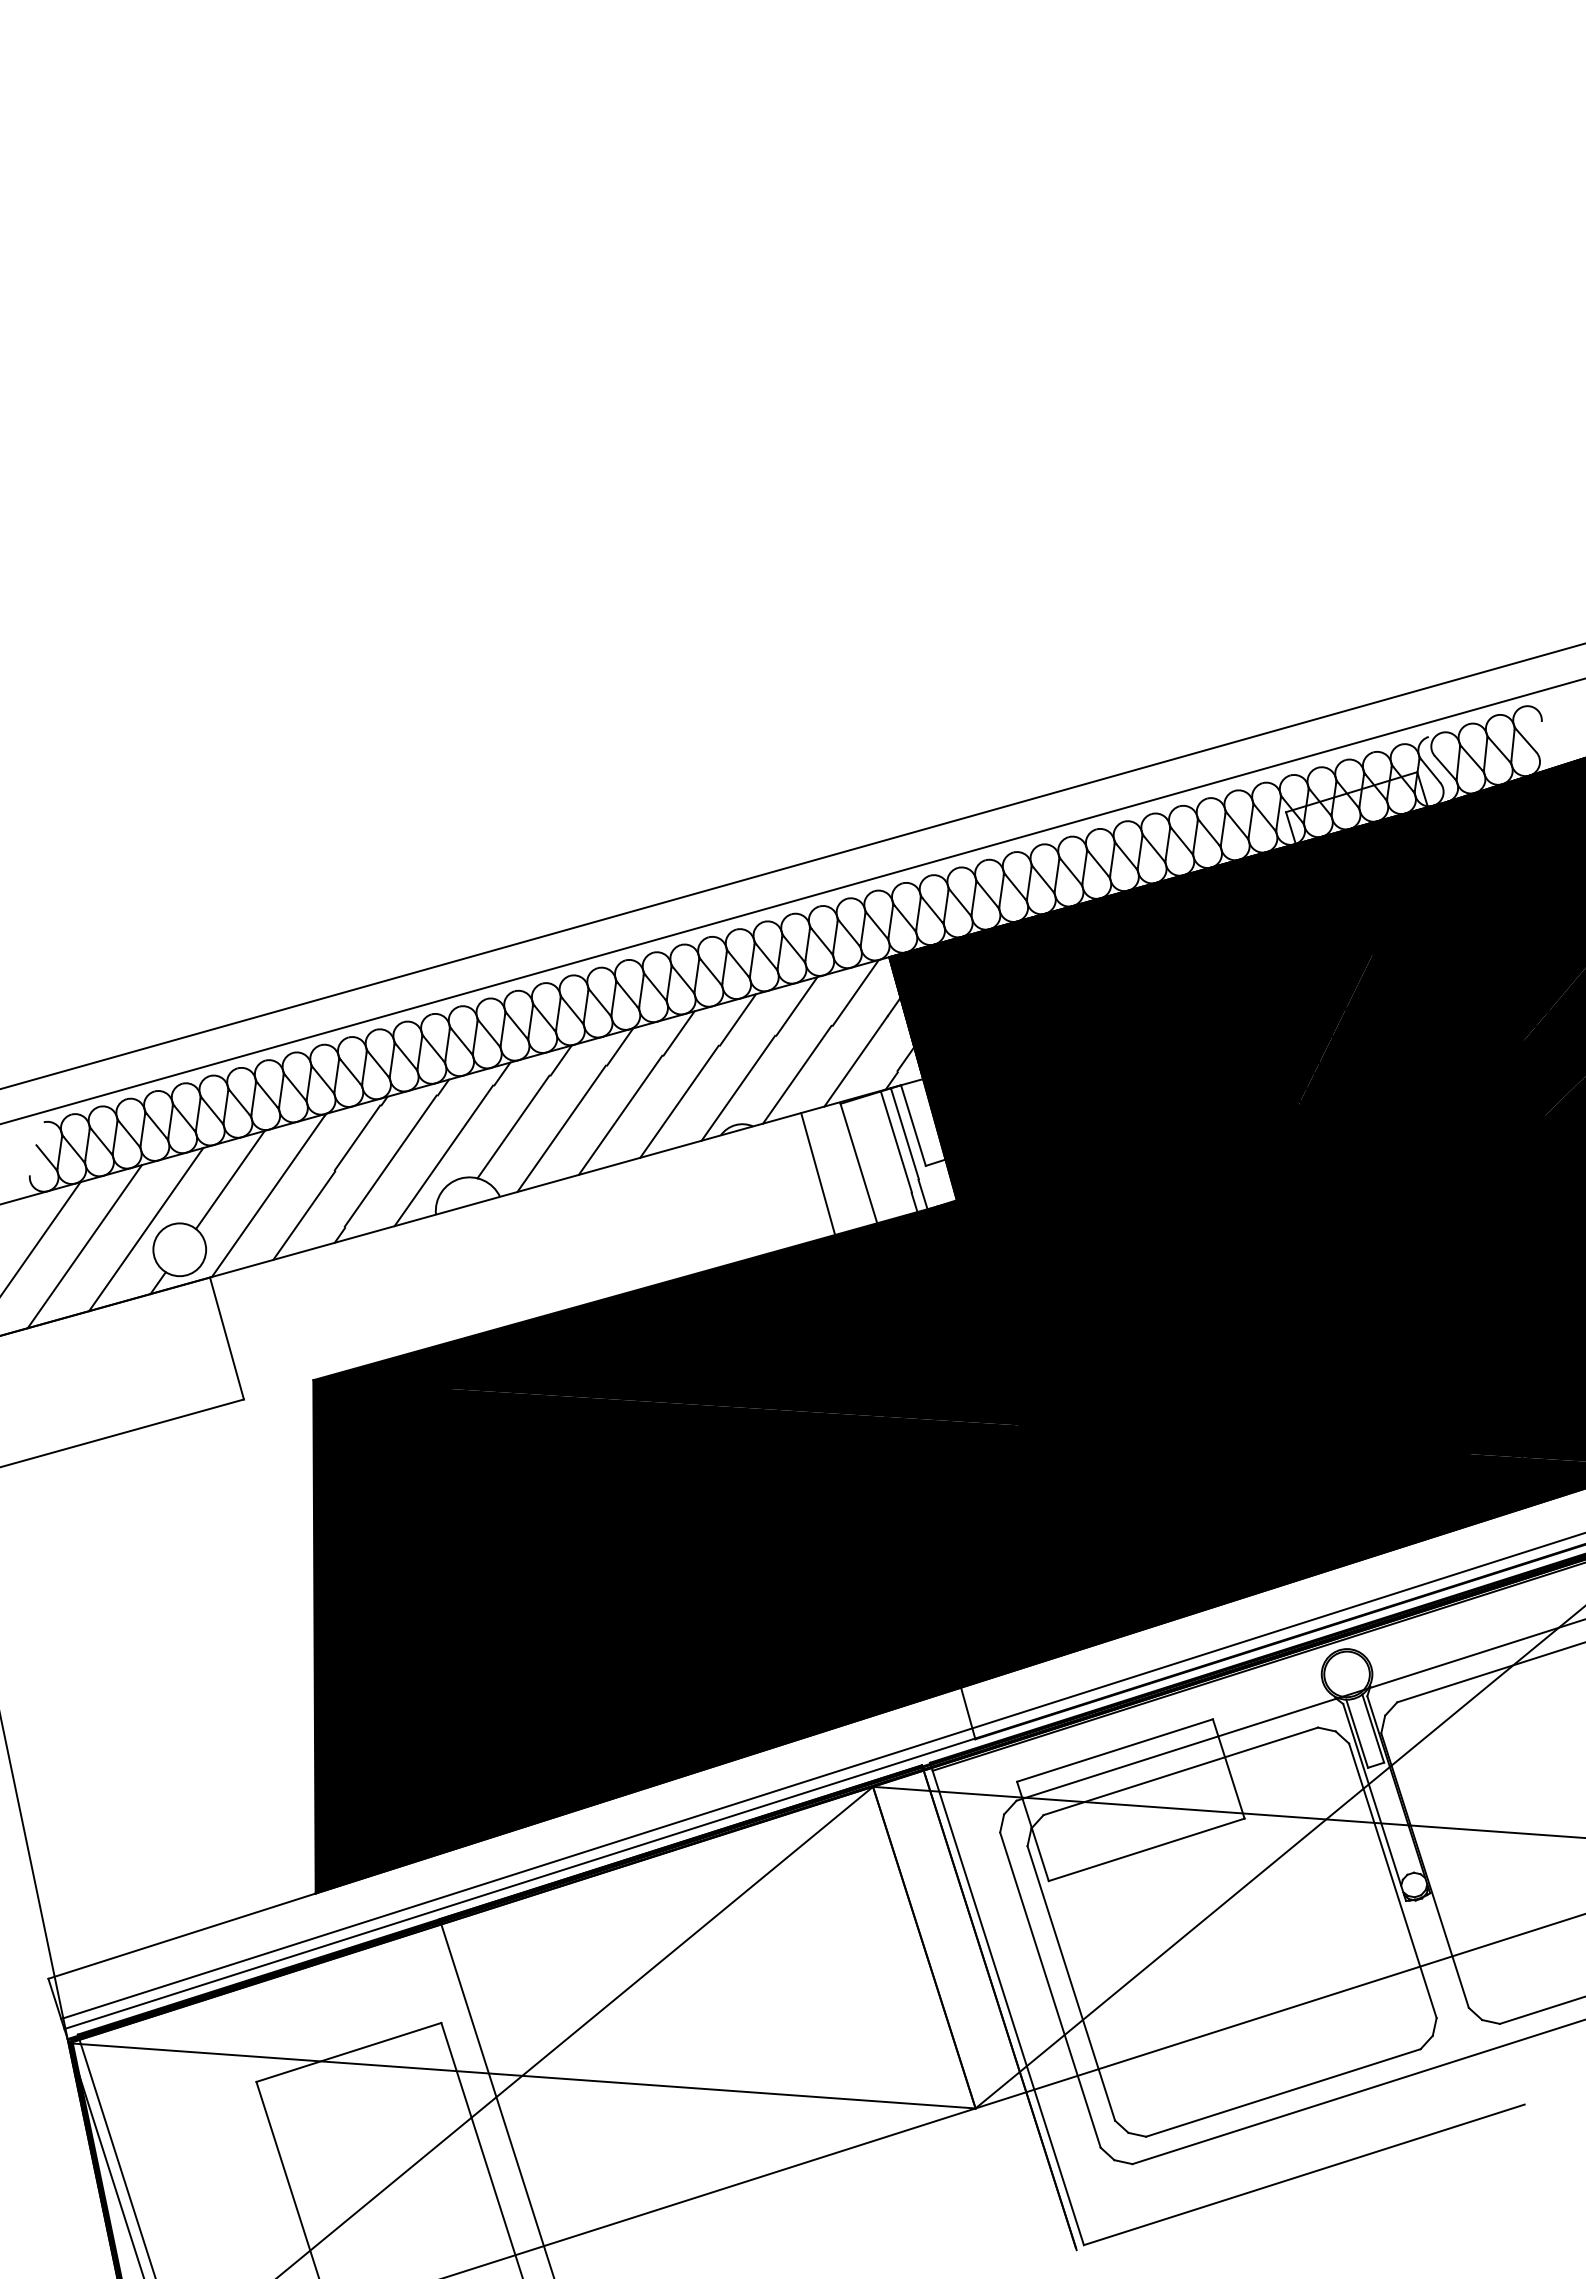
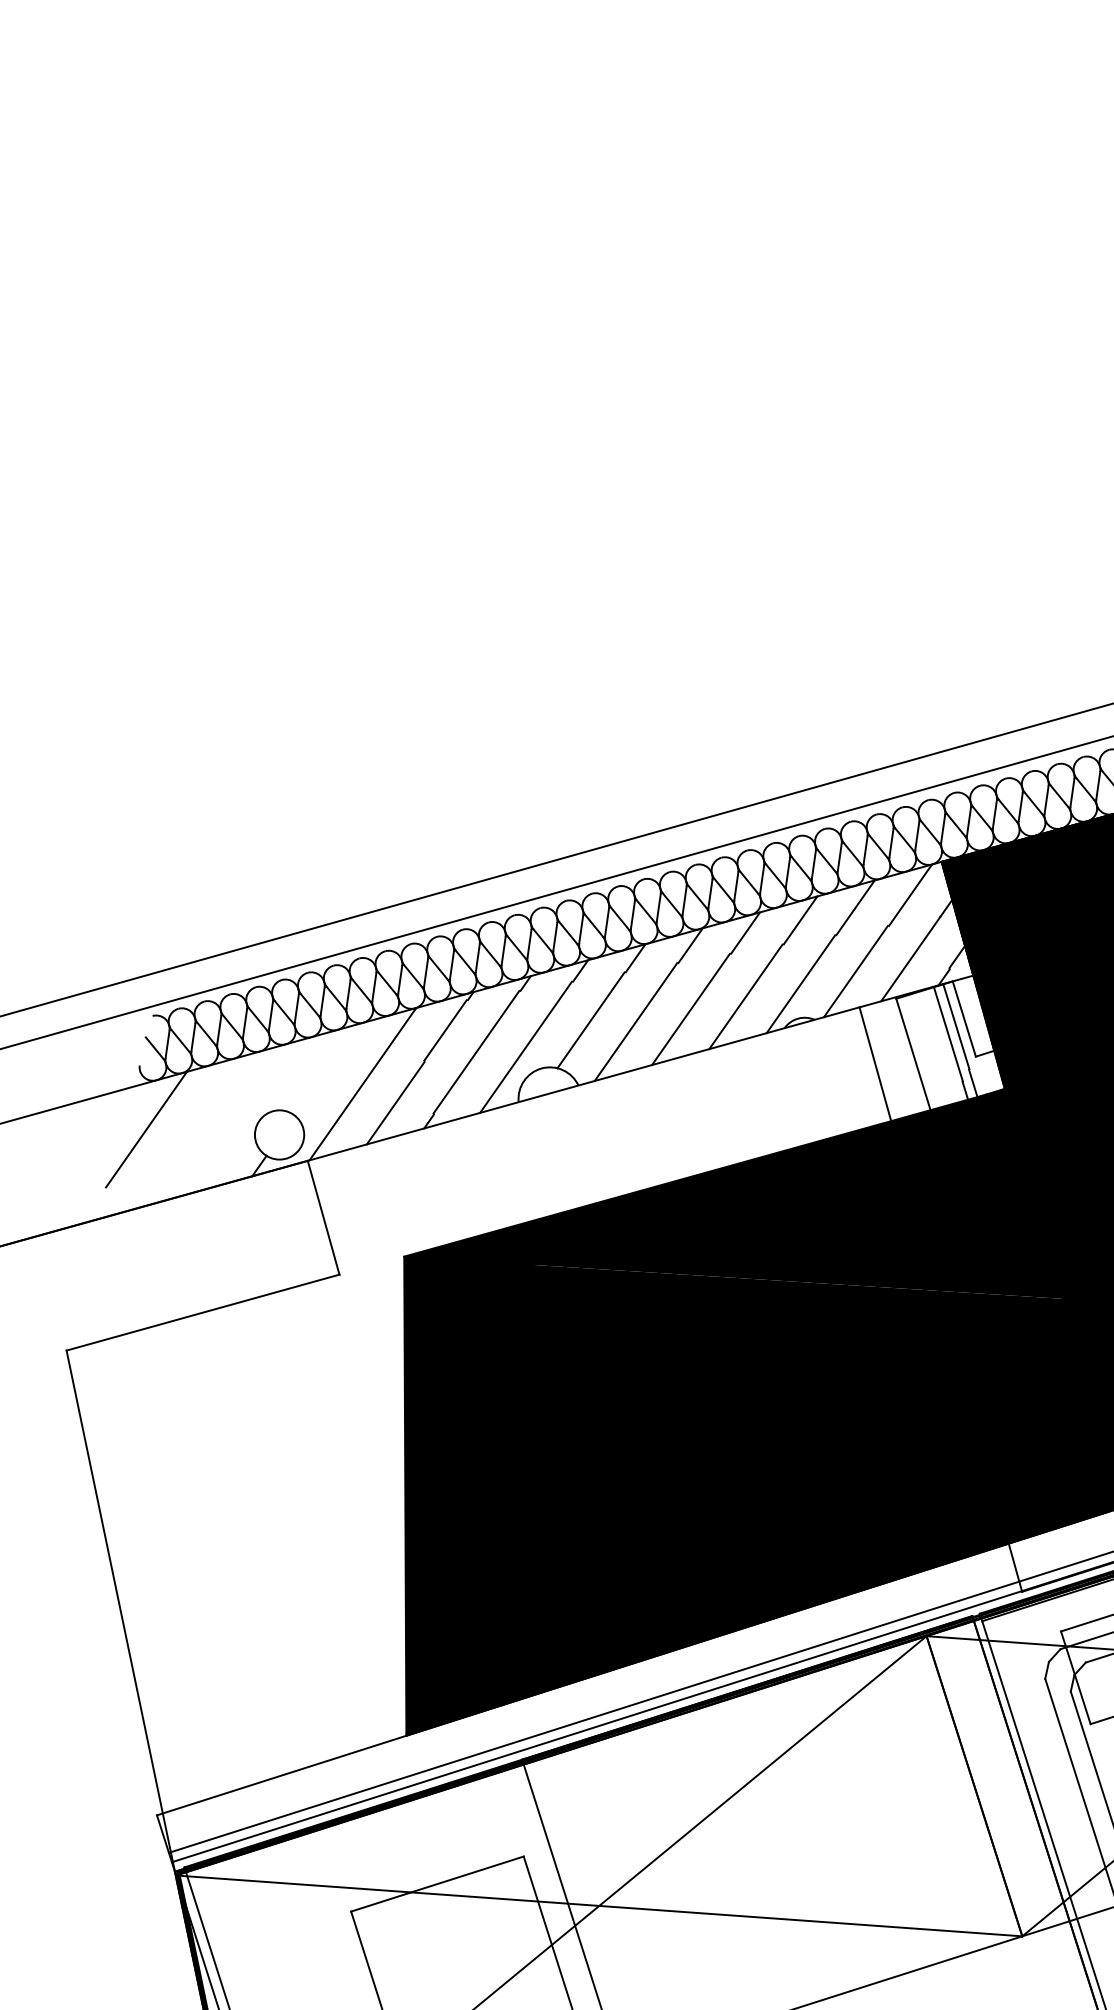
line: (230, 1179) -> (326, 1069), removed
line: (146, 1229) -> (248, 1116), removed
line: (84, 1246) -> (190, 1131), removed

